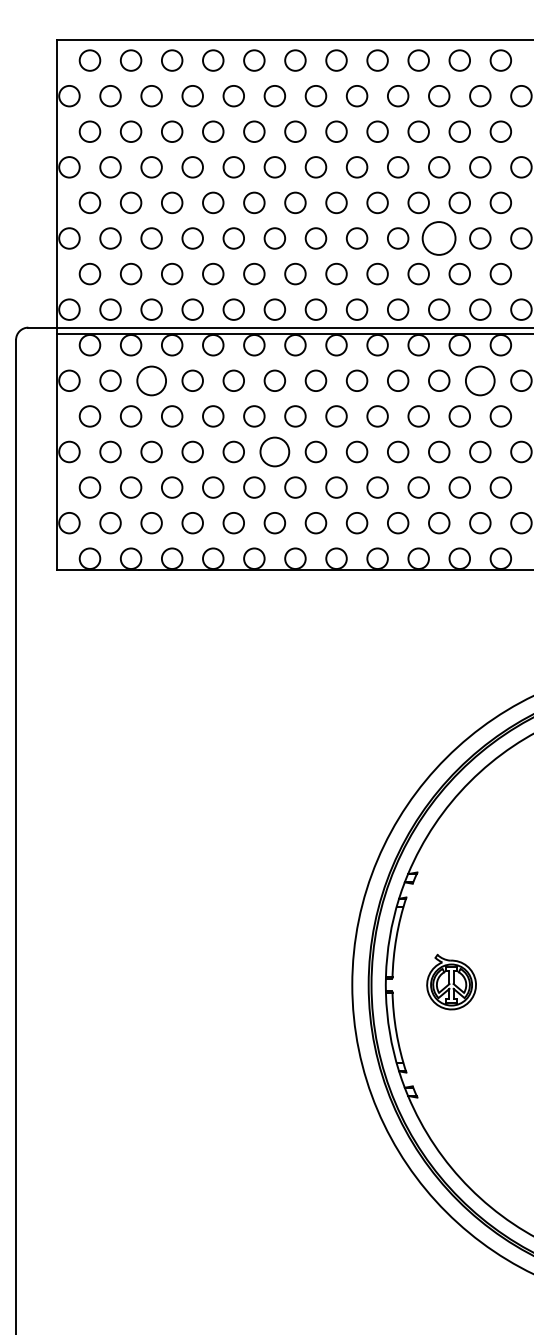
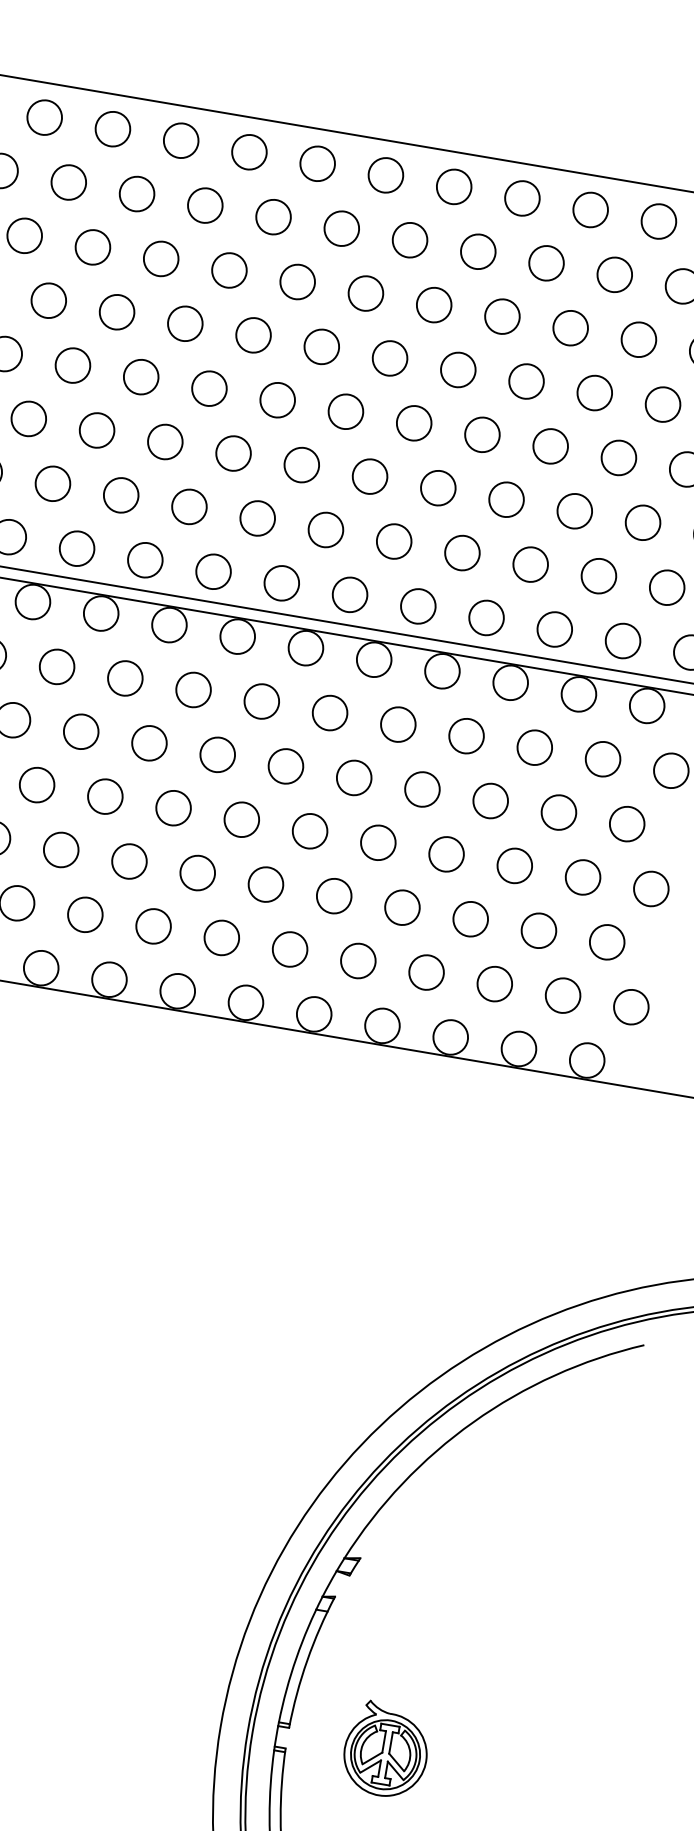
circle: (439, 238) -> (575, 511), size x0.62
circle: (151, 380) -> (56, 666), size x0.71
circle: (480, 380) -> (603, 758), size x0.71
circle: (274, 451) -> (241, 818), size x0.71

